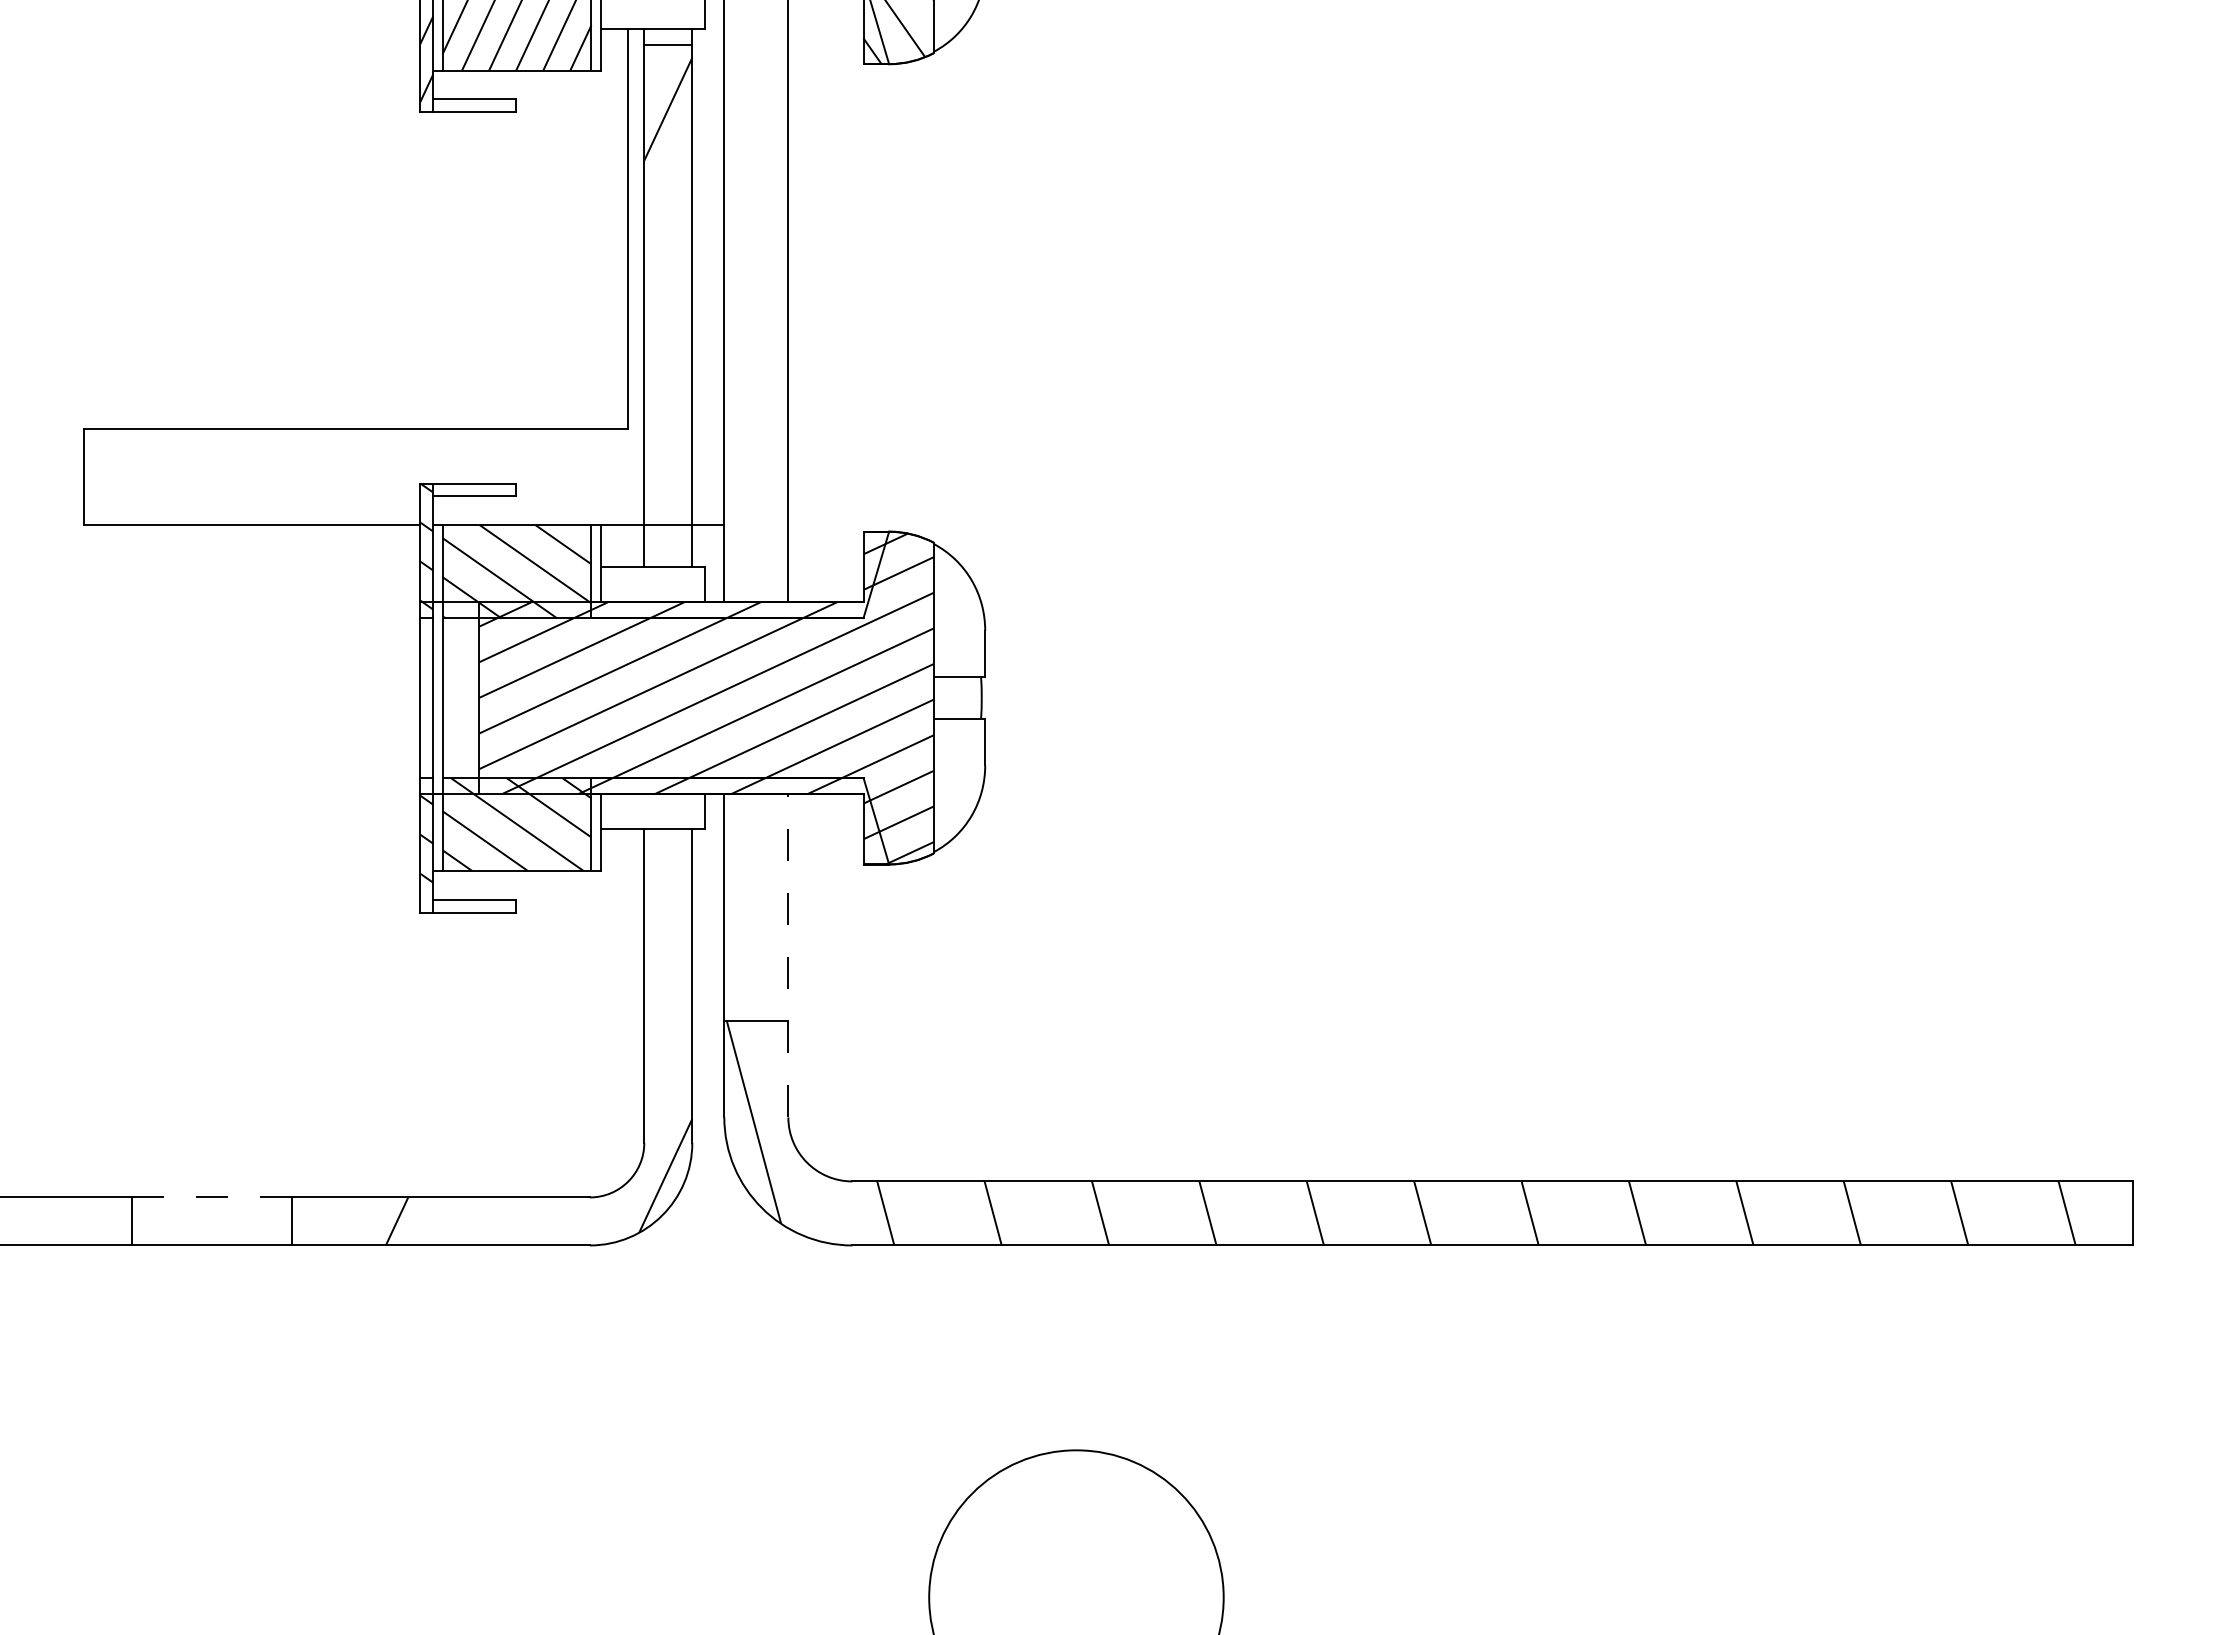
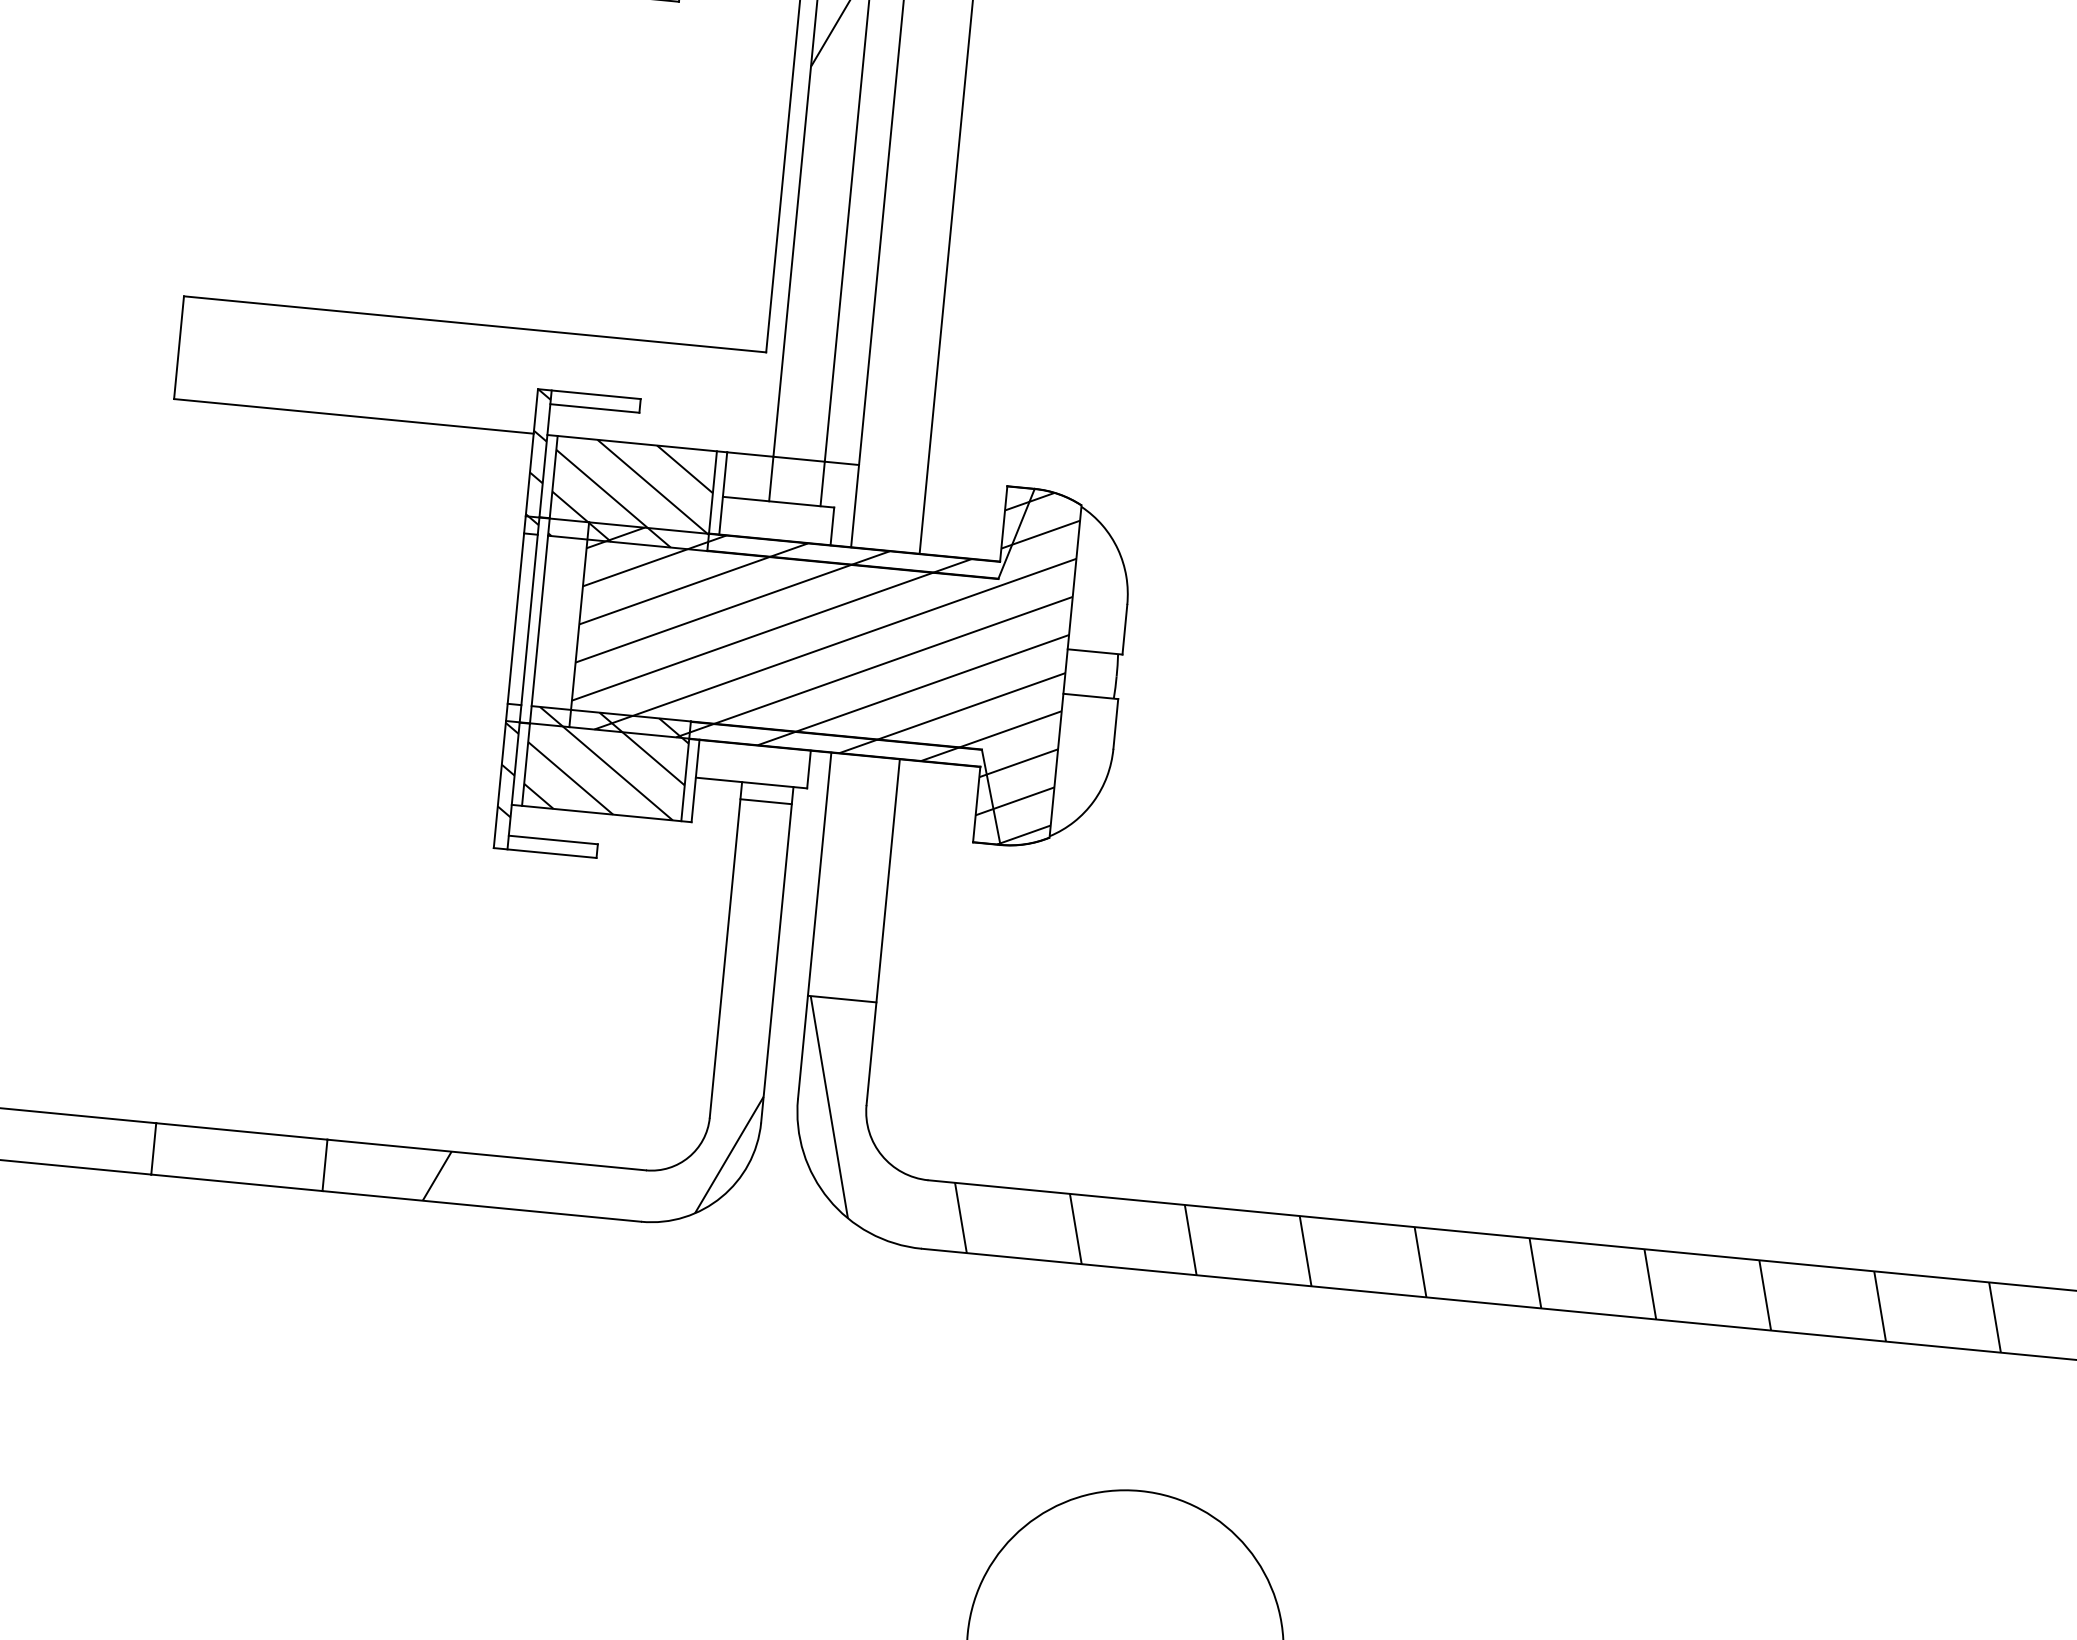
line: (668, 845) -> (766, 801), added
line: (788, 955) -> (883, 931), dashed -> solid
line: (212, 1197) -> (242, 1131), dashed -> solid

